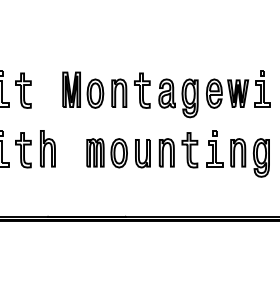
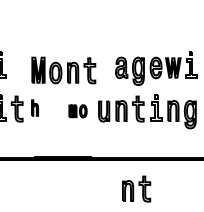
part: (106, 89) -> (63, 70), moved
part: (23, 90) -> (17, 65), removed
part: (47, 148) -> (34, 107), size x0.6
part: (106, 153) -> (77, 111), size x0.6
part: (187, 260) -> (136, 189), added

